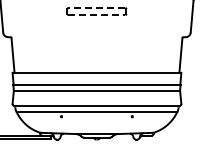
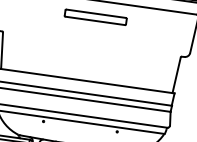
line: (96, 8) -> (95, 14), dashed -> solid
line: (97, 14) -> (95, 20), dashed -> solid

